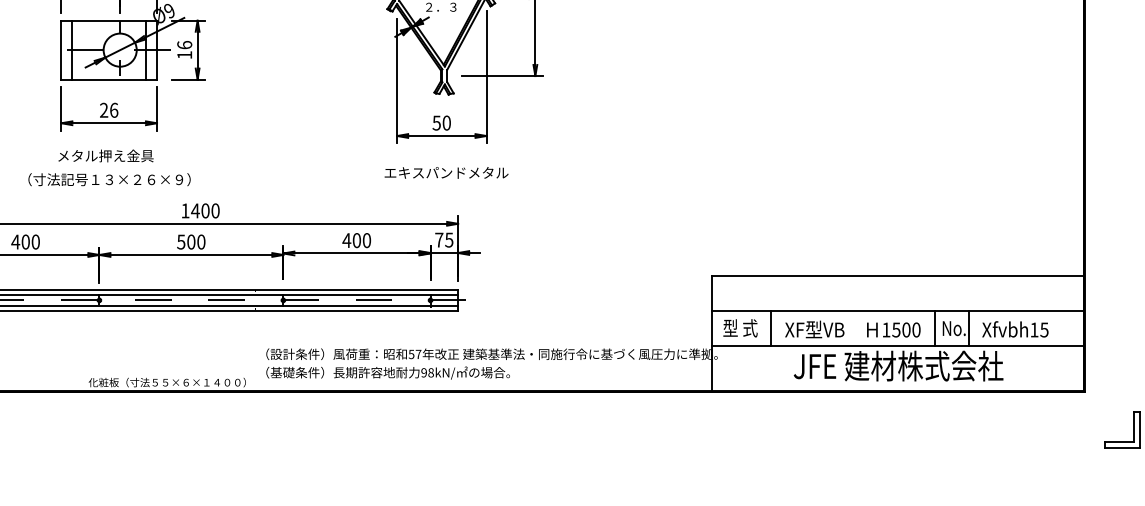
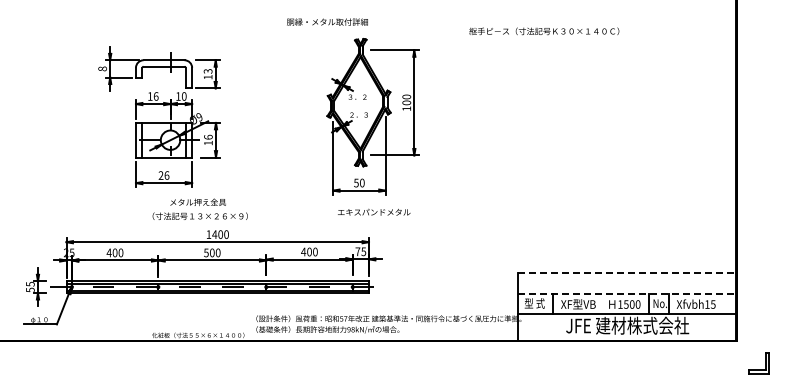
text: (108, 166) -> (199, 208), moved
text: (447, 171) -> (374, 211), moved
line: (898, 275) -> (627, 272), solid -> dashed
line: (898, 311) -> (627, 293), solid -> dashed

